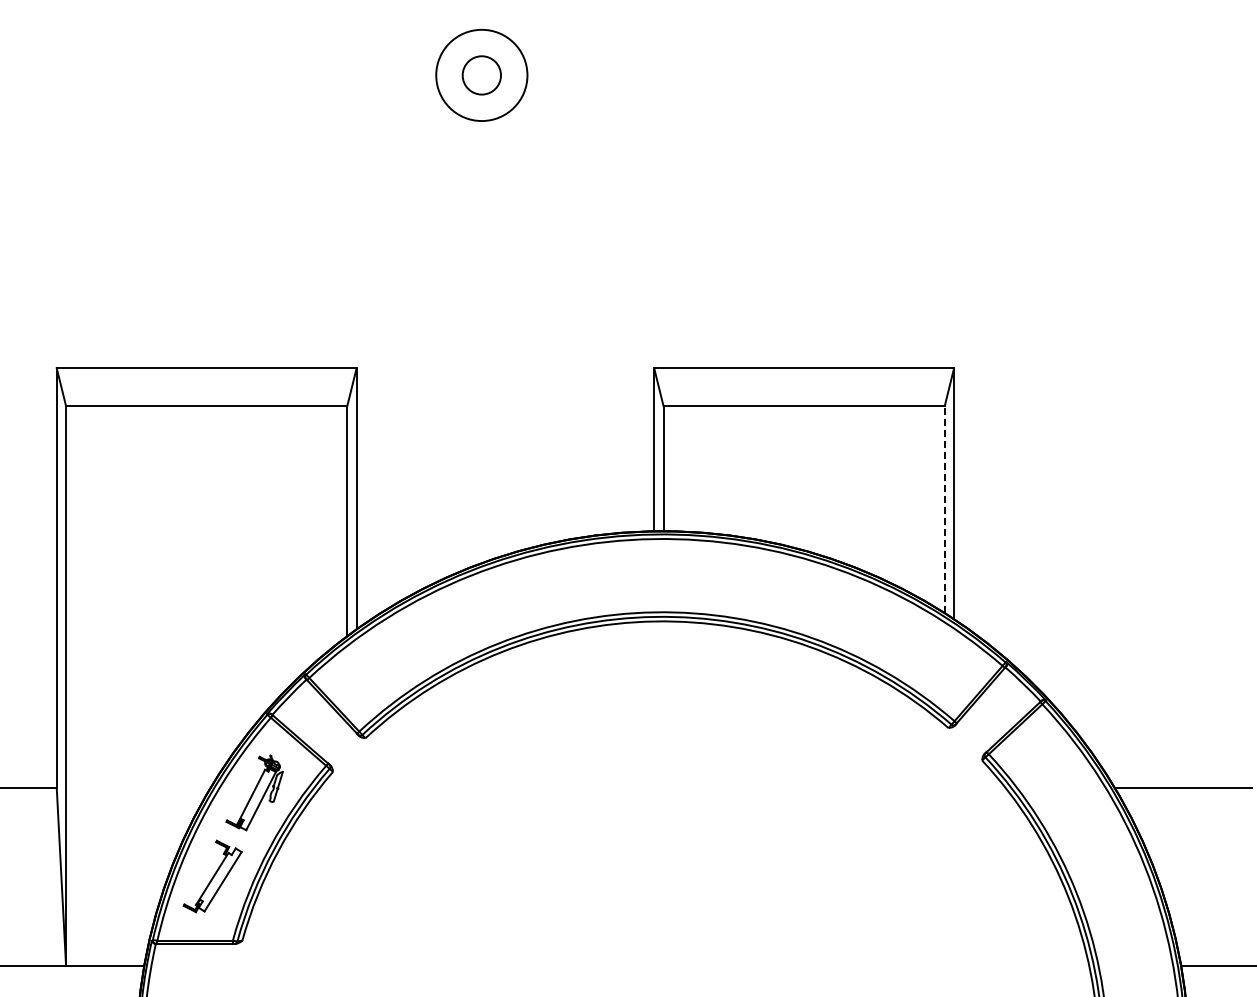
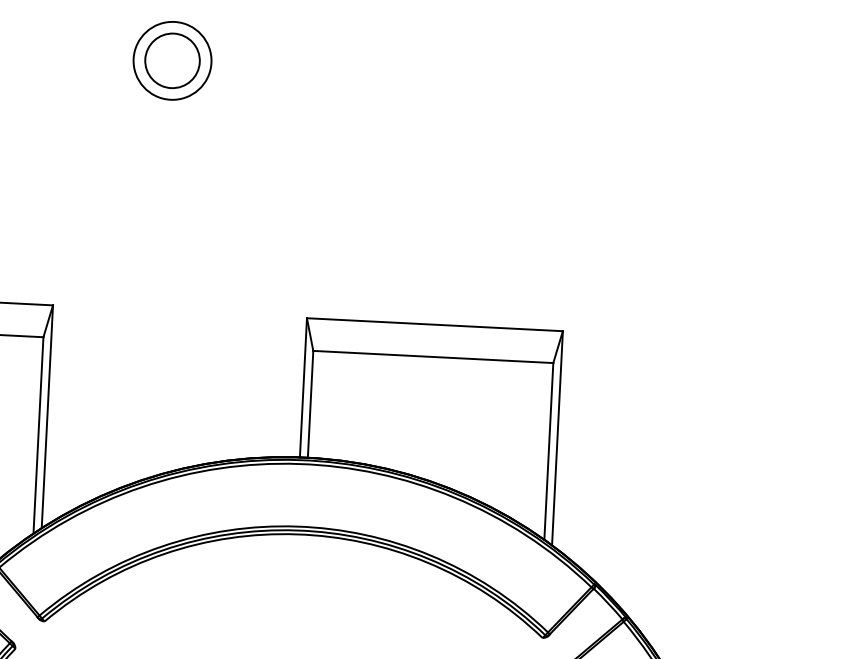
circle: (481, 75) -> (172, 60), size x1.67
line: (944, 509) -> (548, 451), dashed -> solid

